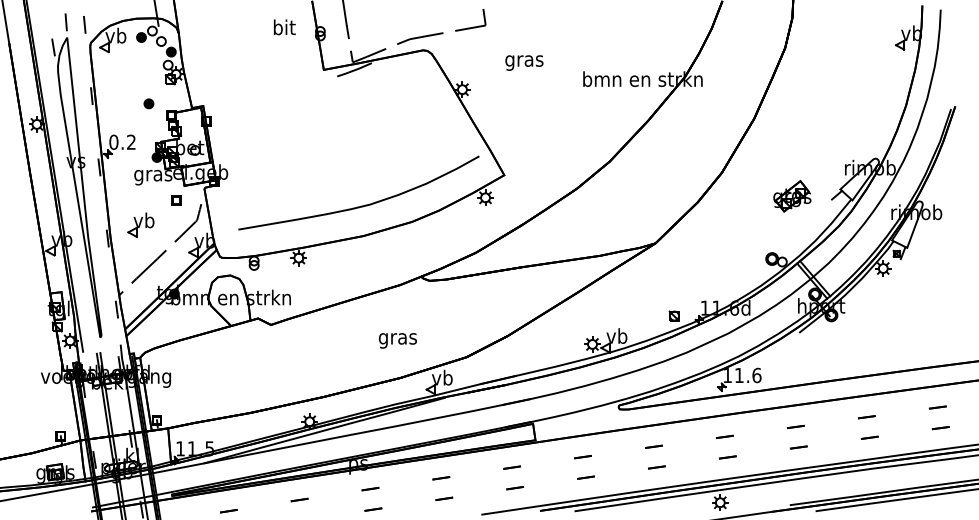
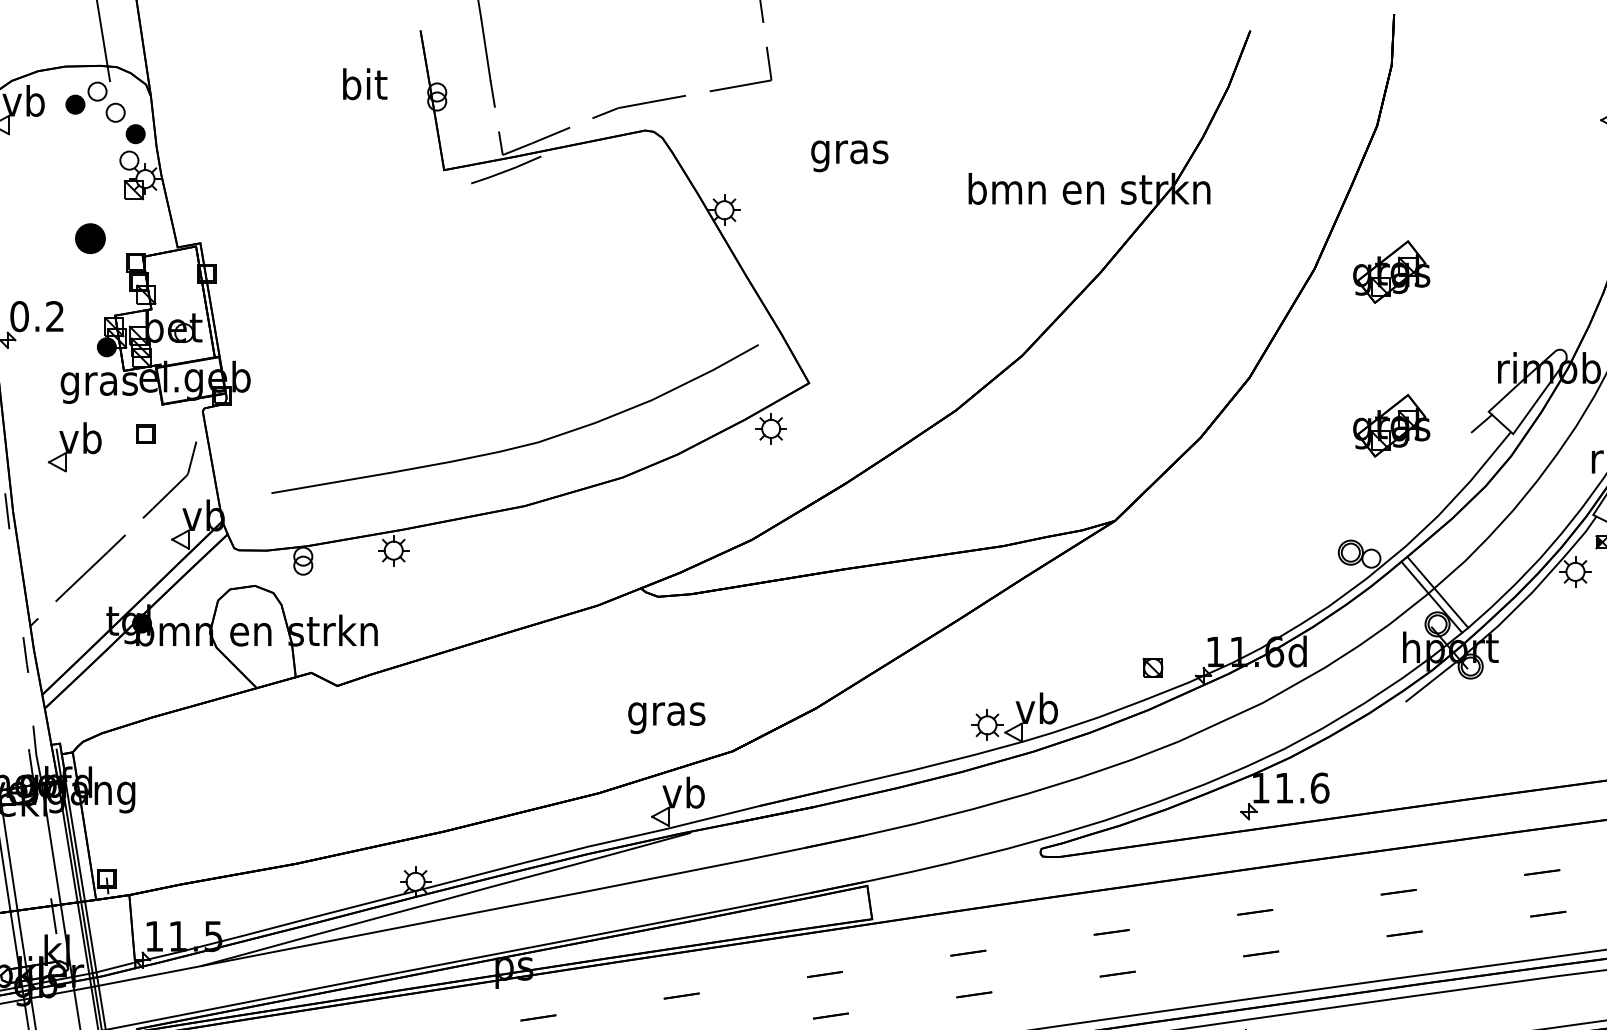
part: (148, 103) -> (89, 238), size x1.6
part: (792, 120) -> (1391, 272), added
part: (140, 224) -> (73, 446), moved
text: (397, 340) -> (665, 717), moved

